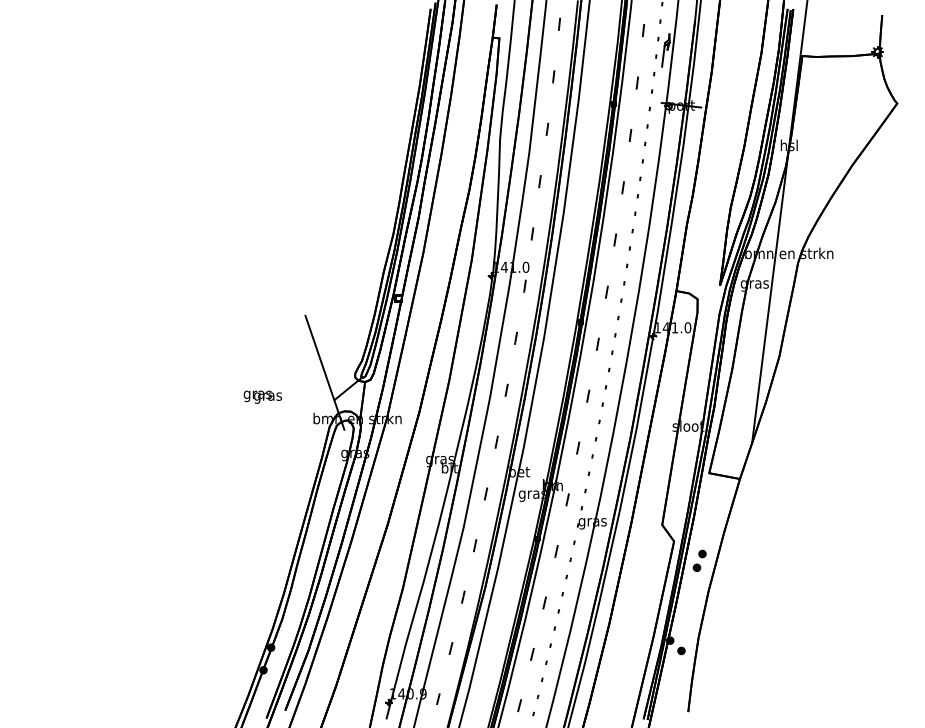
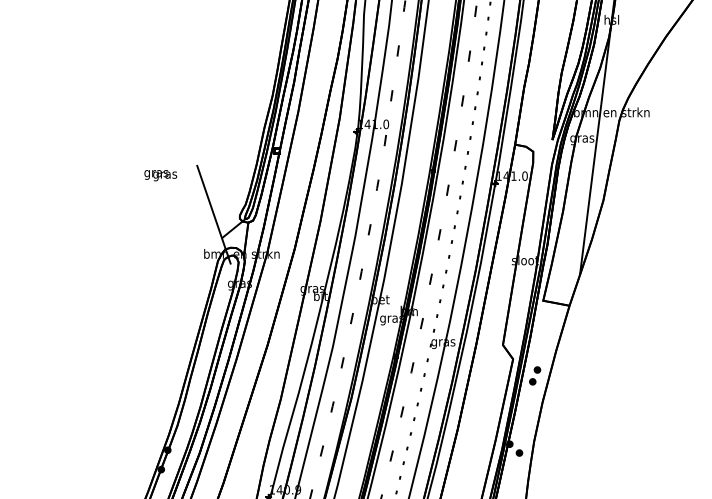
text: (262, 396) -> (160, 175), moved

